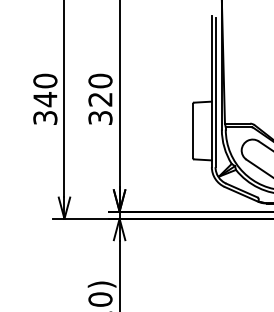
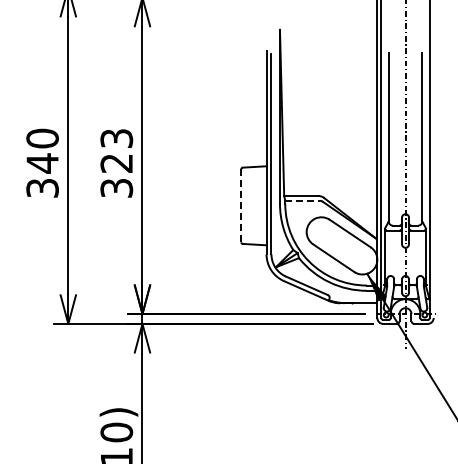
text: (100, 80) -> (116, 138), 320 -> 323
line: (239, 127) -> (303, 200), solid -> dashed
line: (193, 130) -> (241, 205), solid -> dashed

